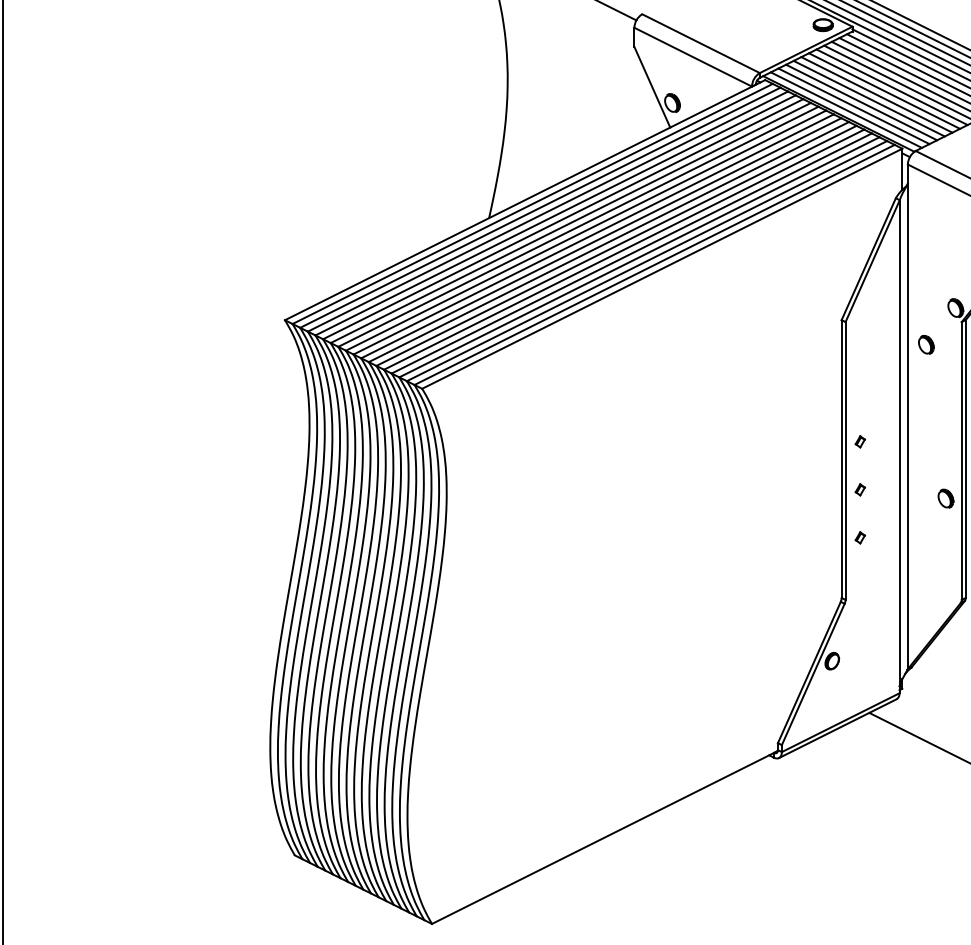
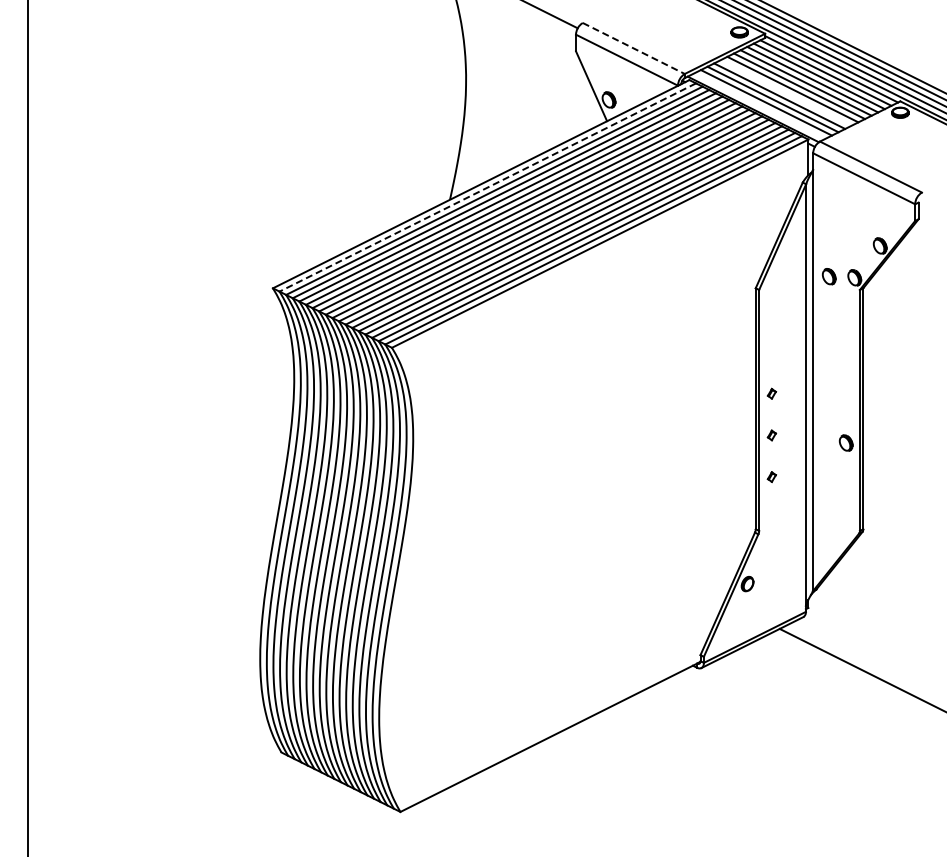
line: (701, 43) -> (634, 48), solid -> dashed
line: (875, 94) -> (785, 92), removed
line: (845, 109) -> (759, 105), removed
line: (532, 203) -> (487, 187), solid -> dashed
part: (925, 344) -> (828, 276), moved

